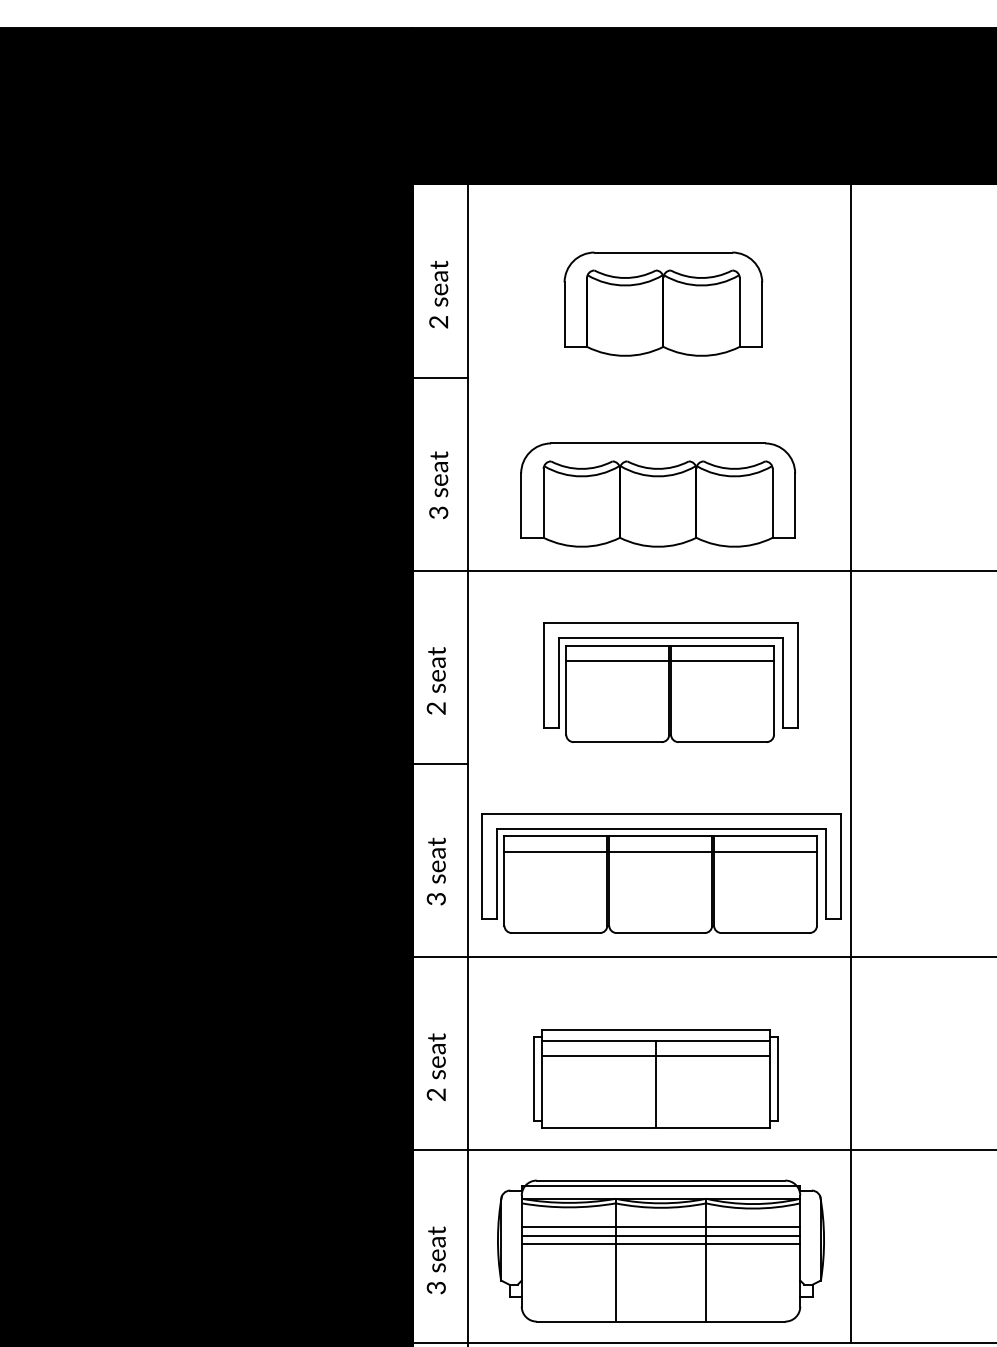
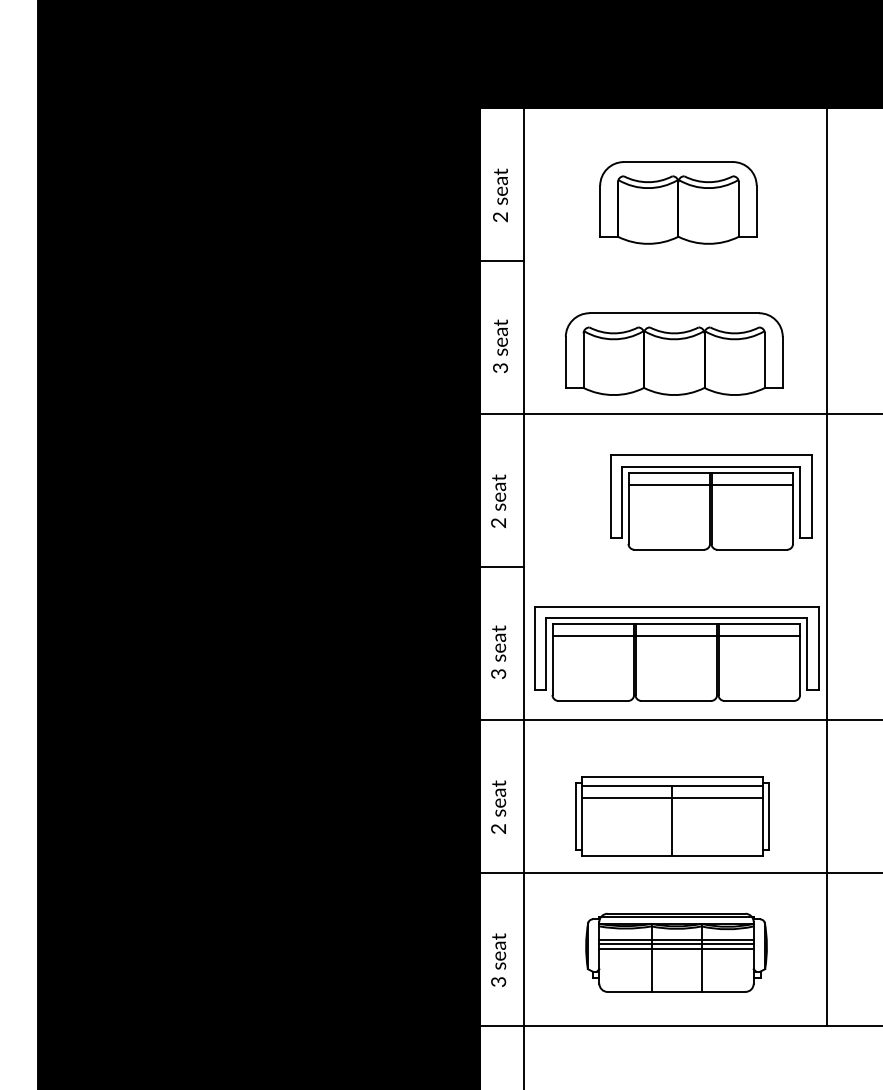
part: (671, 682) -> (711, 502), moved
part: (660, 1250) -> (676, 952), size x0.7

